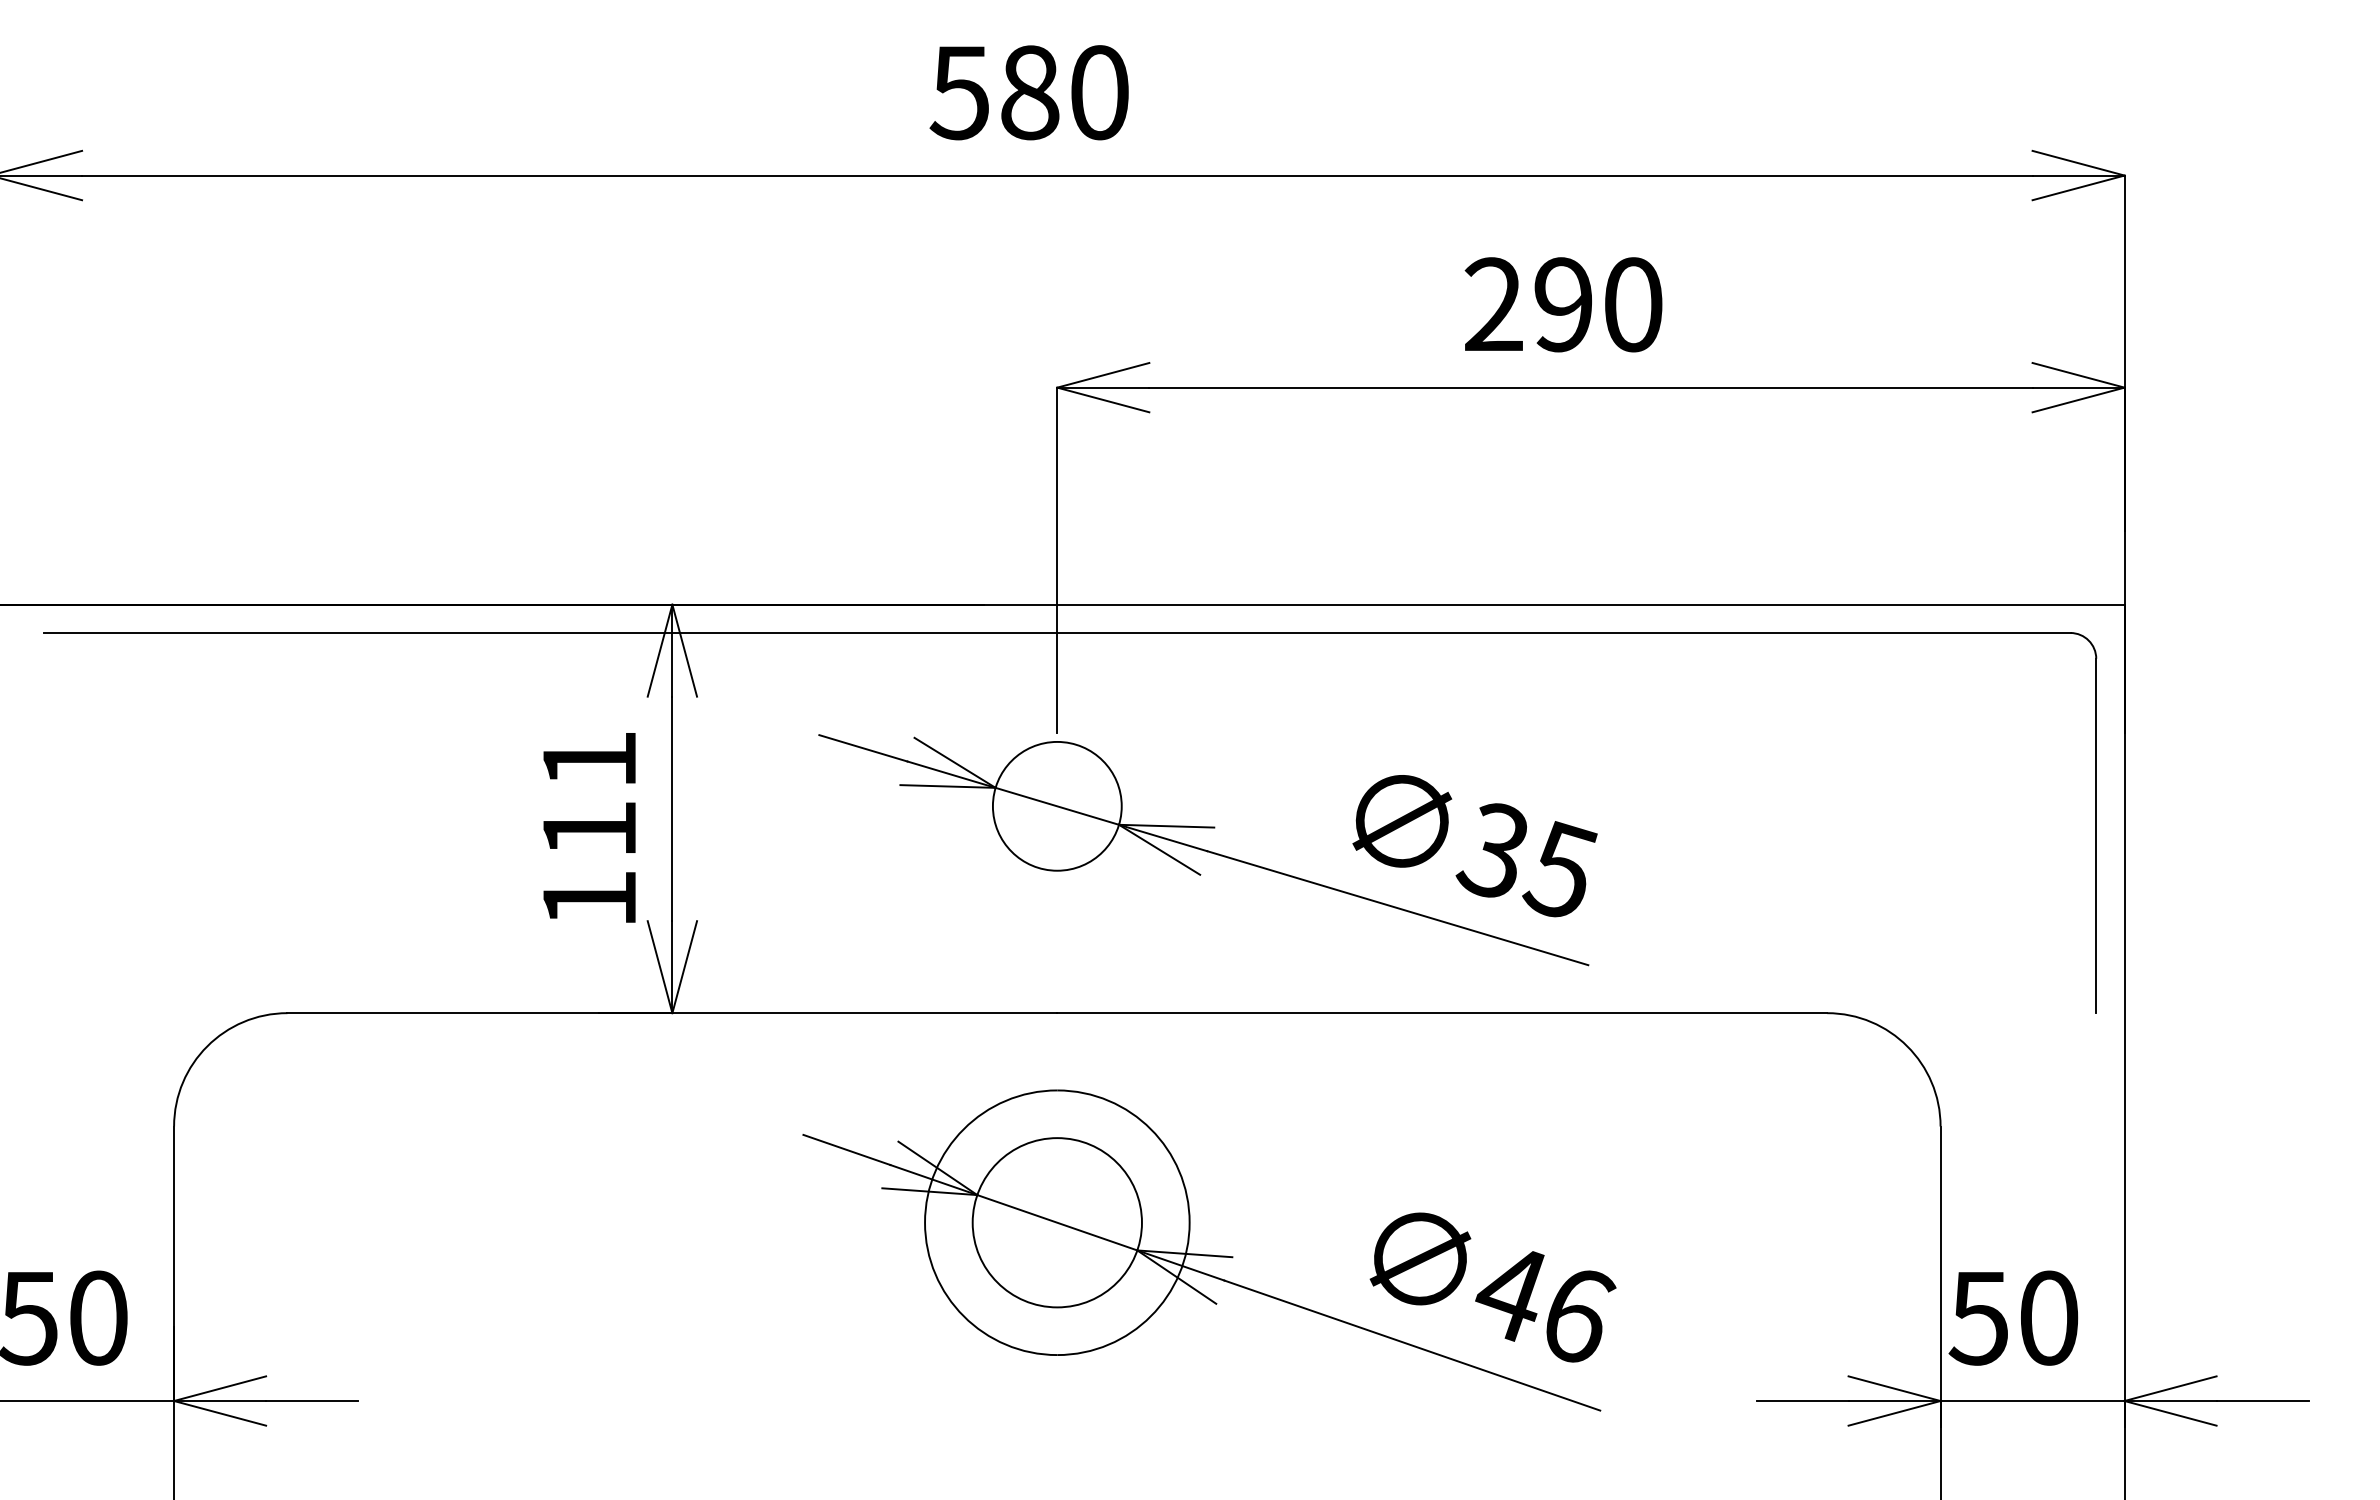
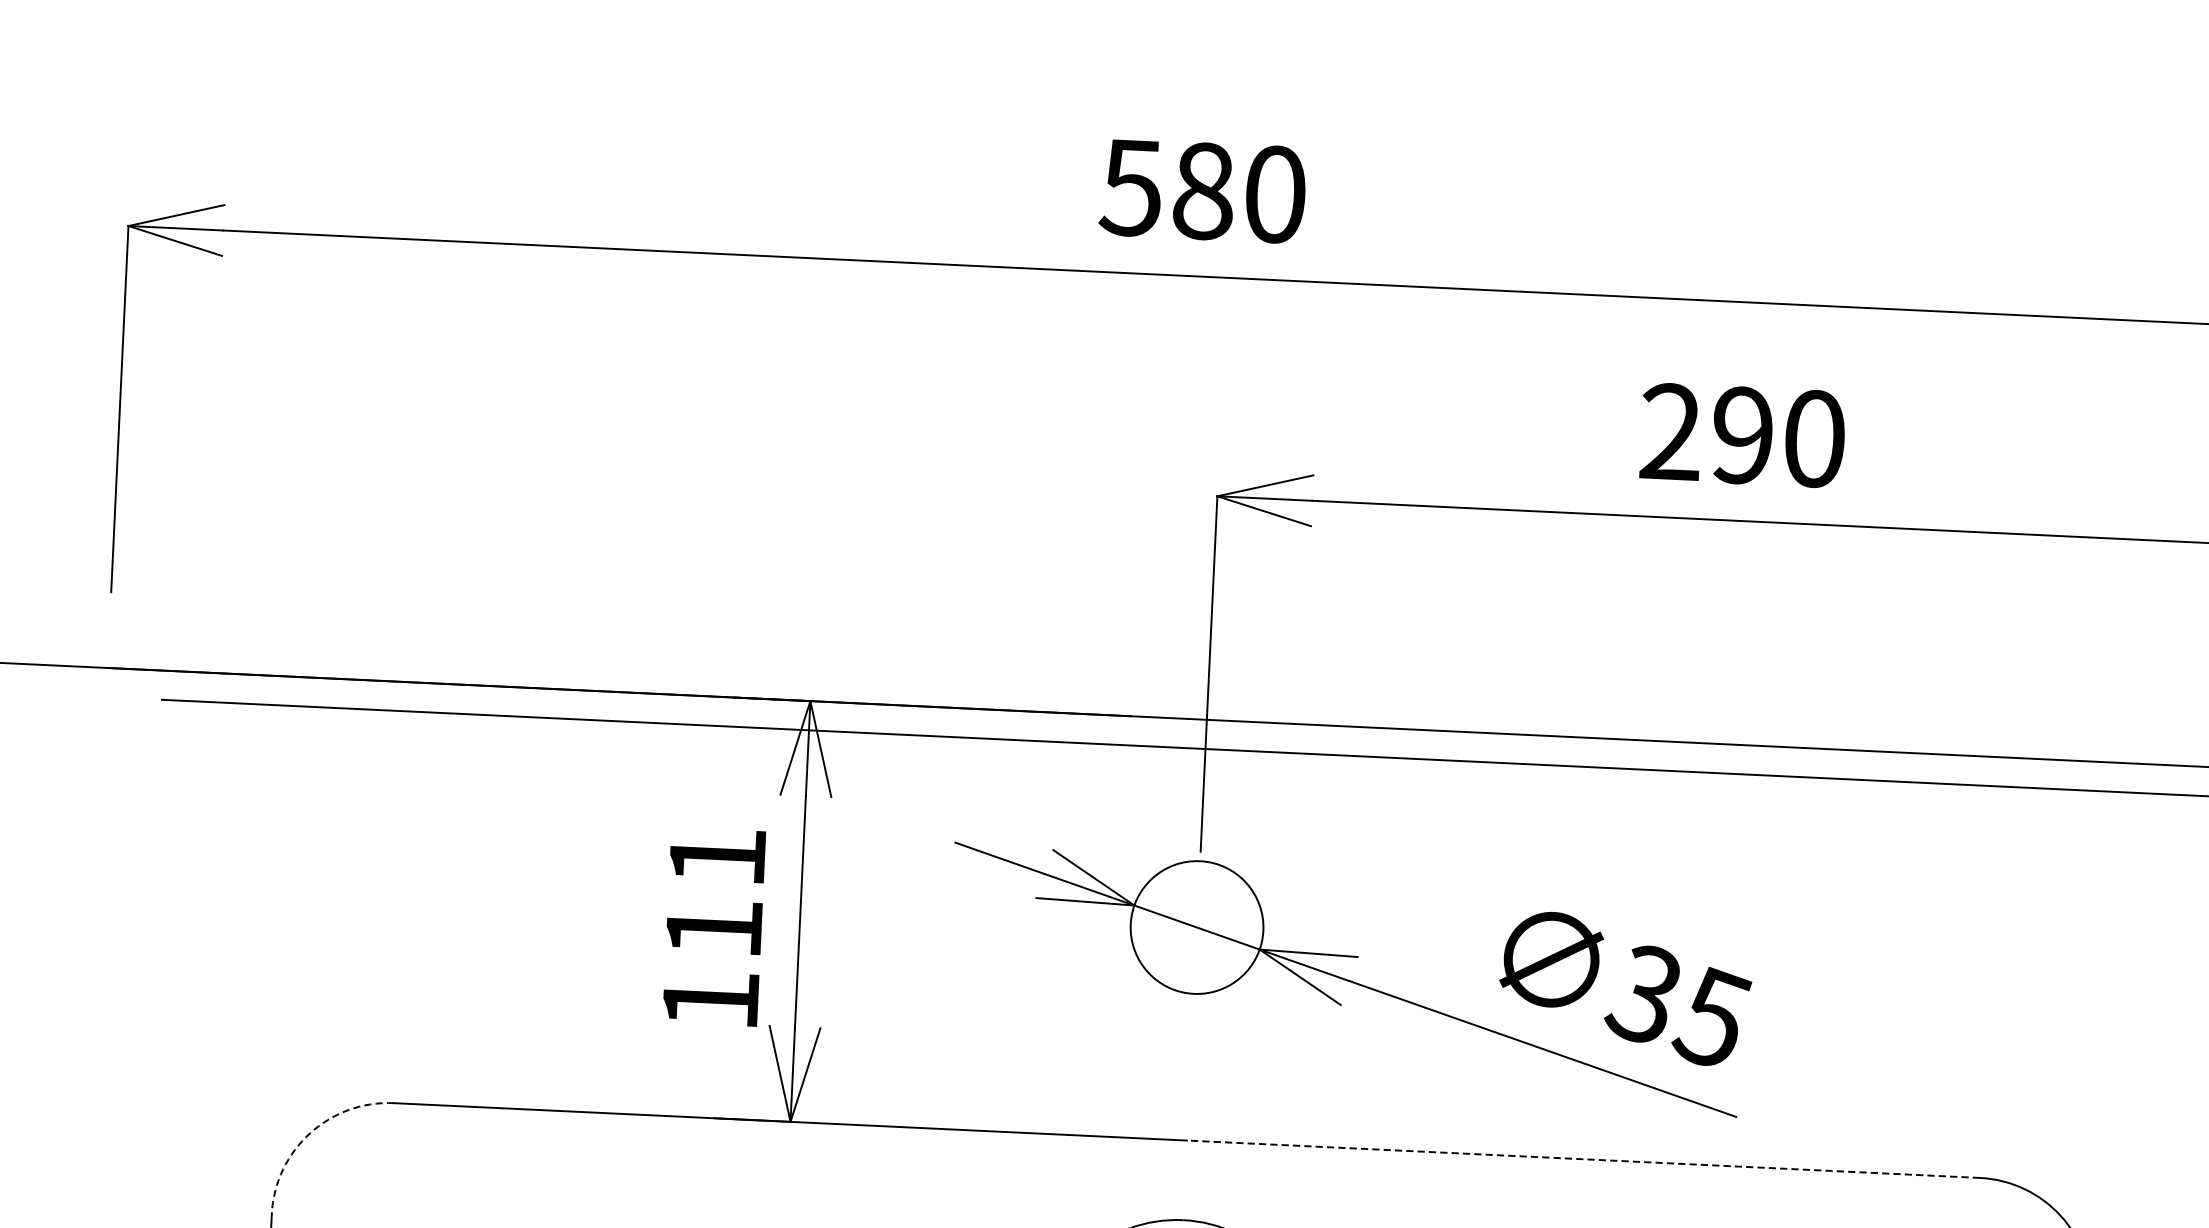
line: (1442, 1013) -> (1583, 1159), solid -> dashed
arc: (207, 1046) -> (310, 1133), solid -> dashed

